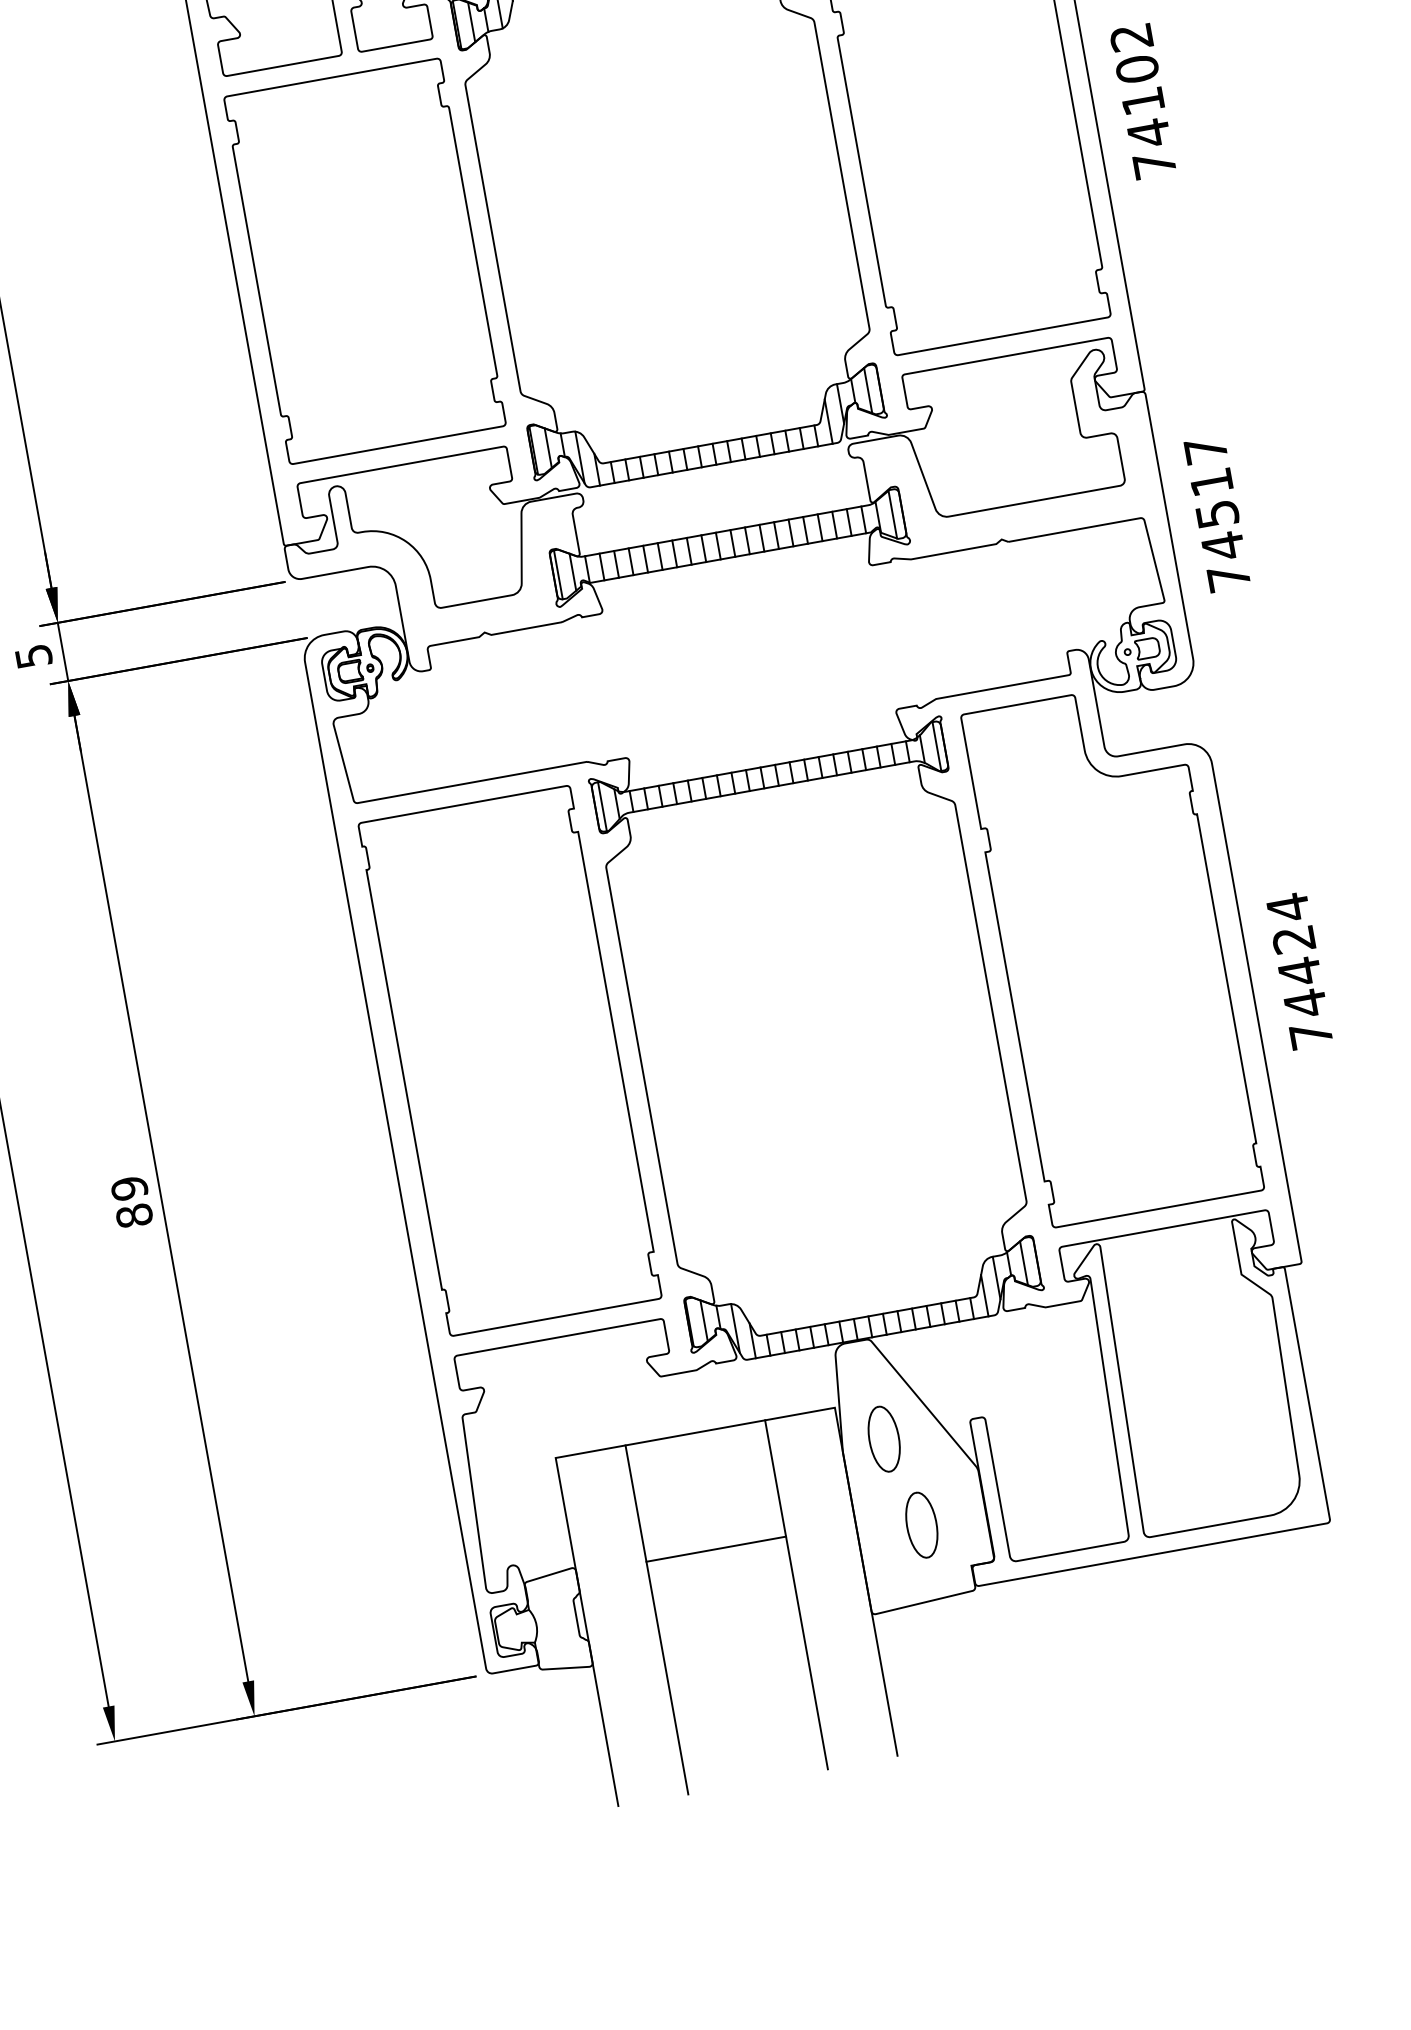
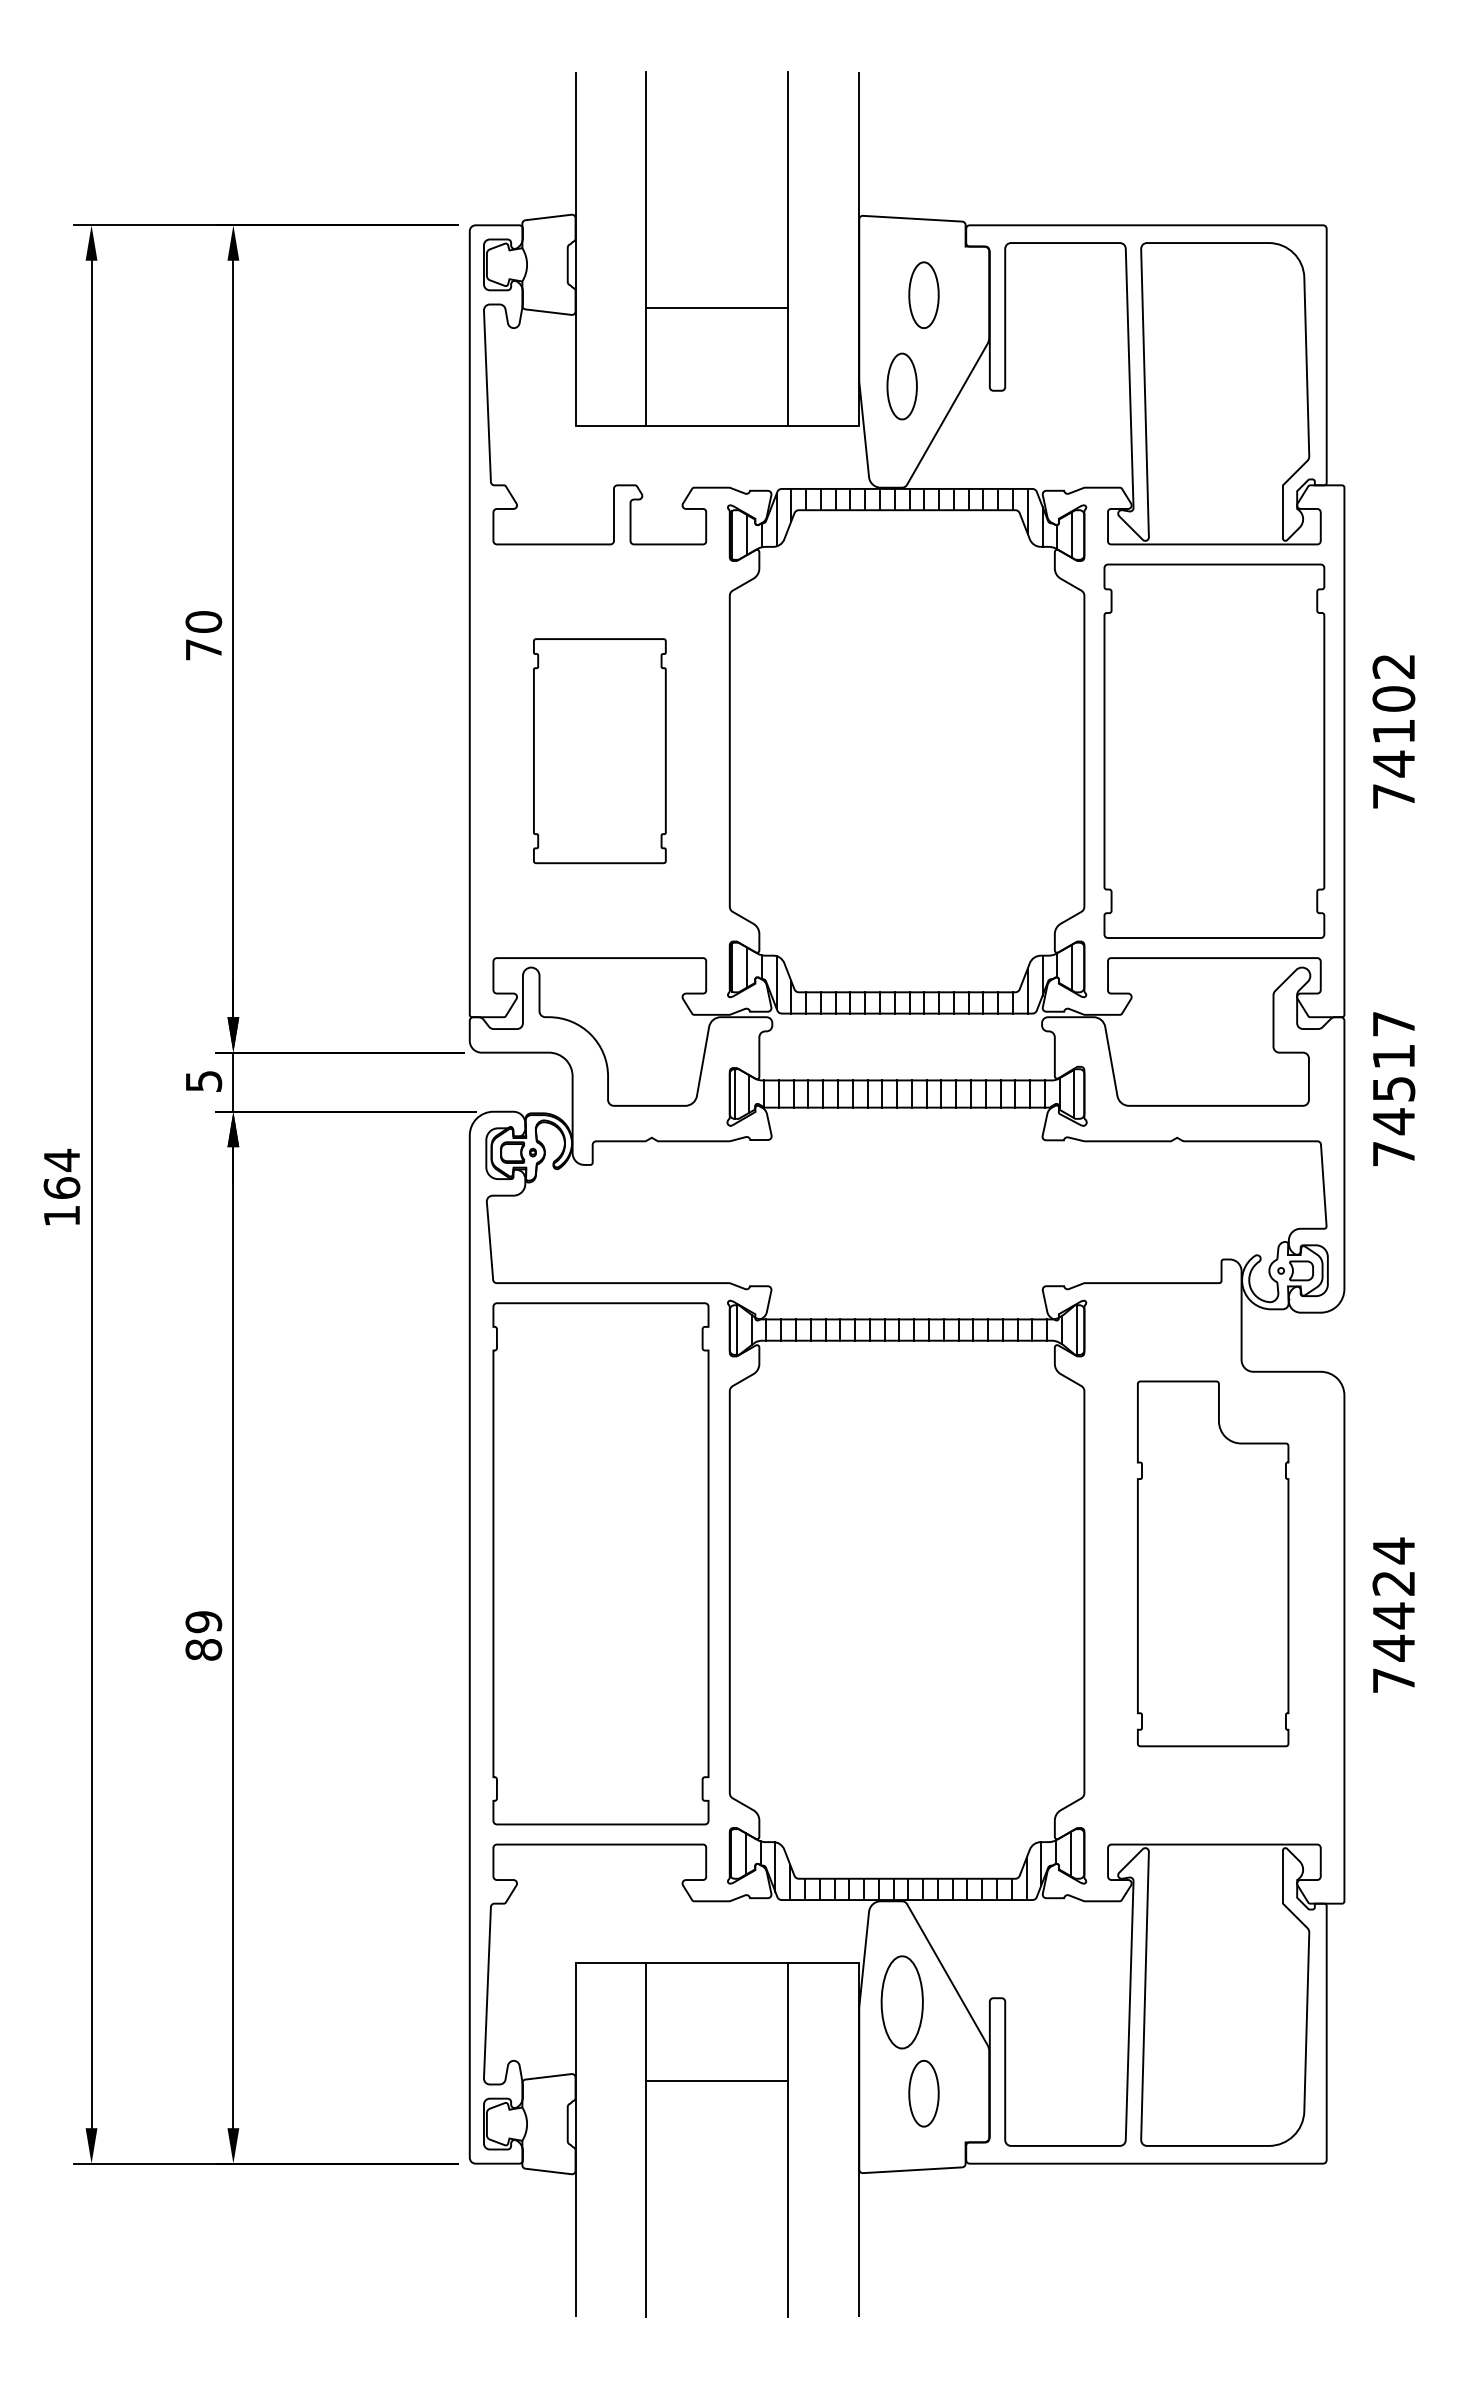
part: (364, 260) -> (599, 750), size x0.6
text: (1217, 513) -> (1394, 1088), moved
part: (1111, 952) -> (1212, 1563), size x0.7
part: (883, 1439) -> (901, 2002), size x1.4

